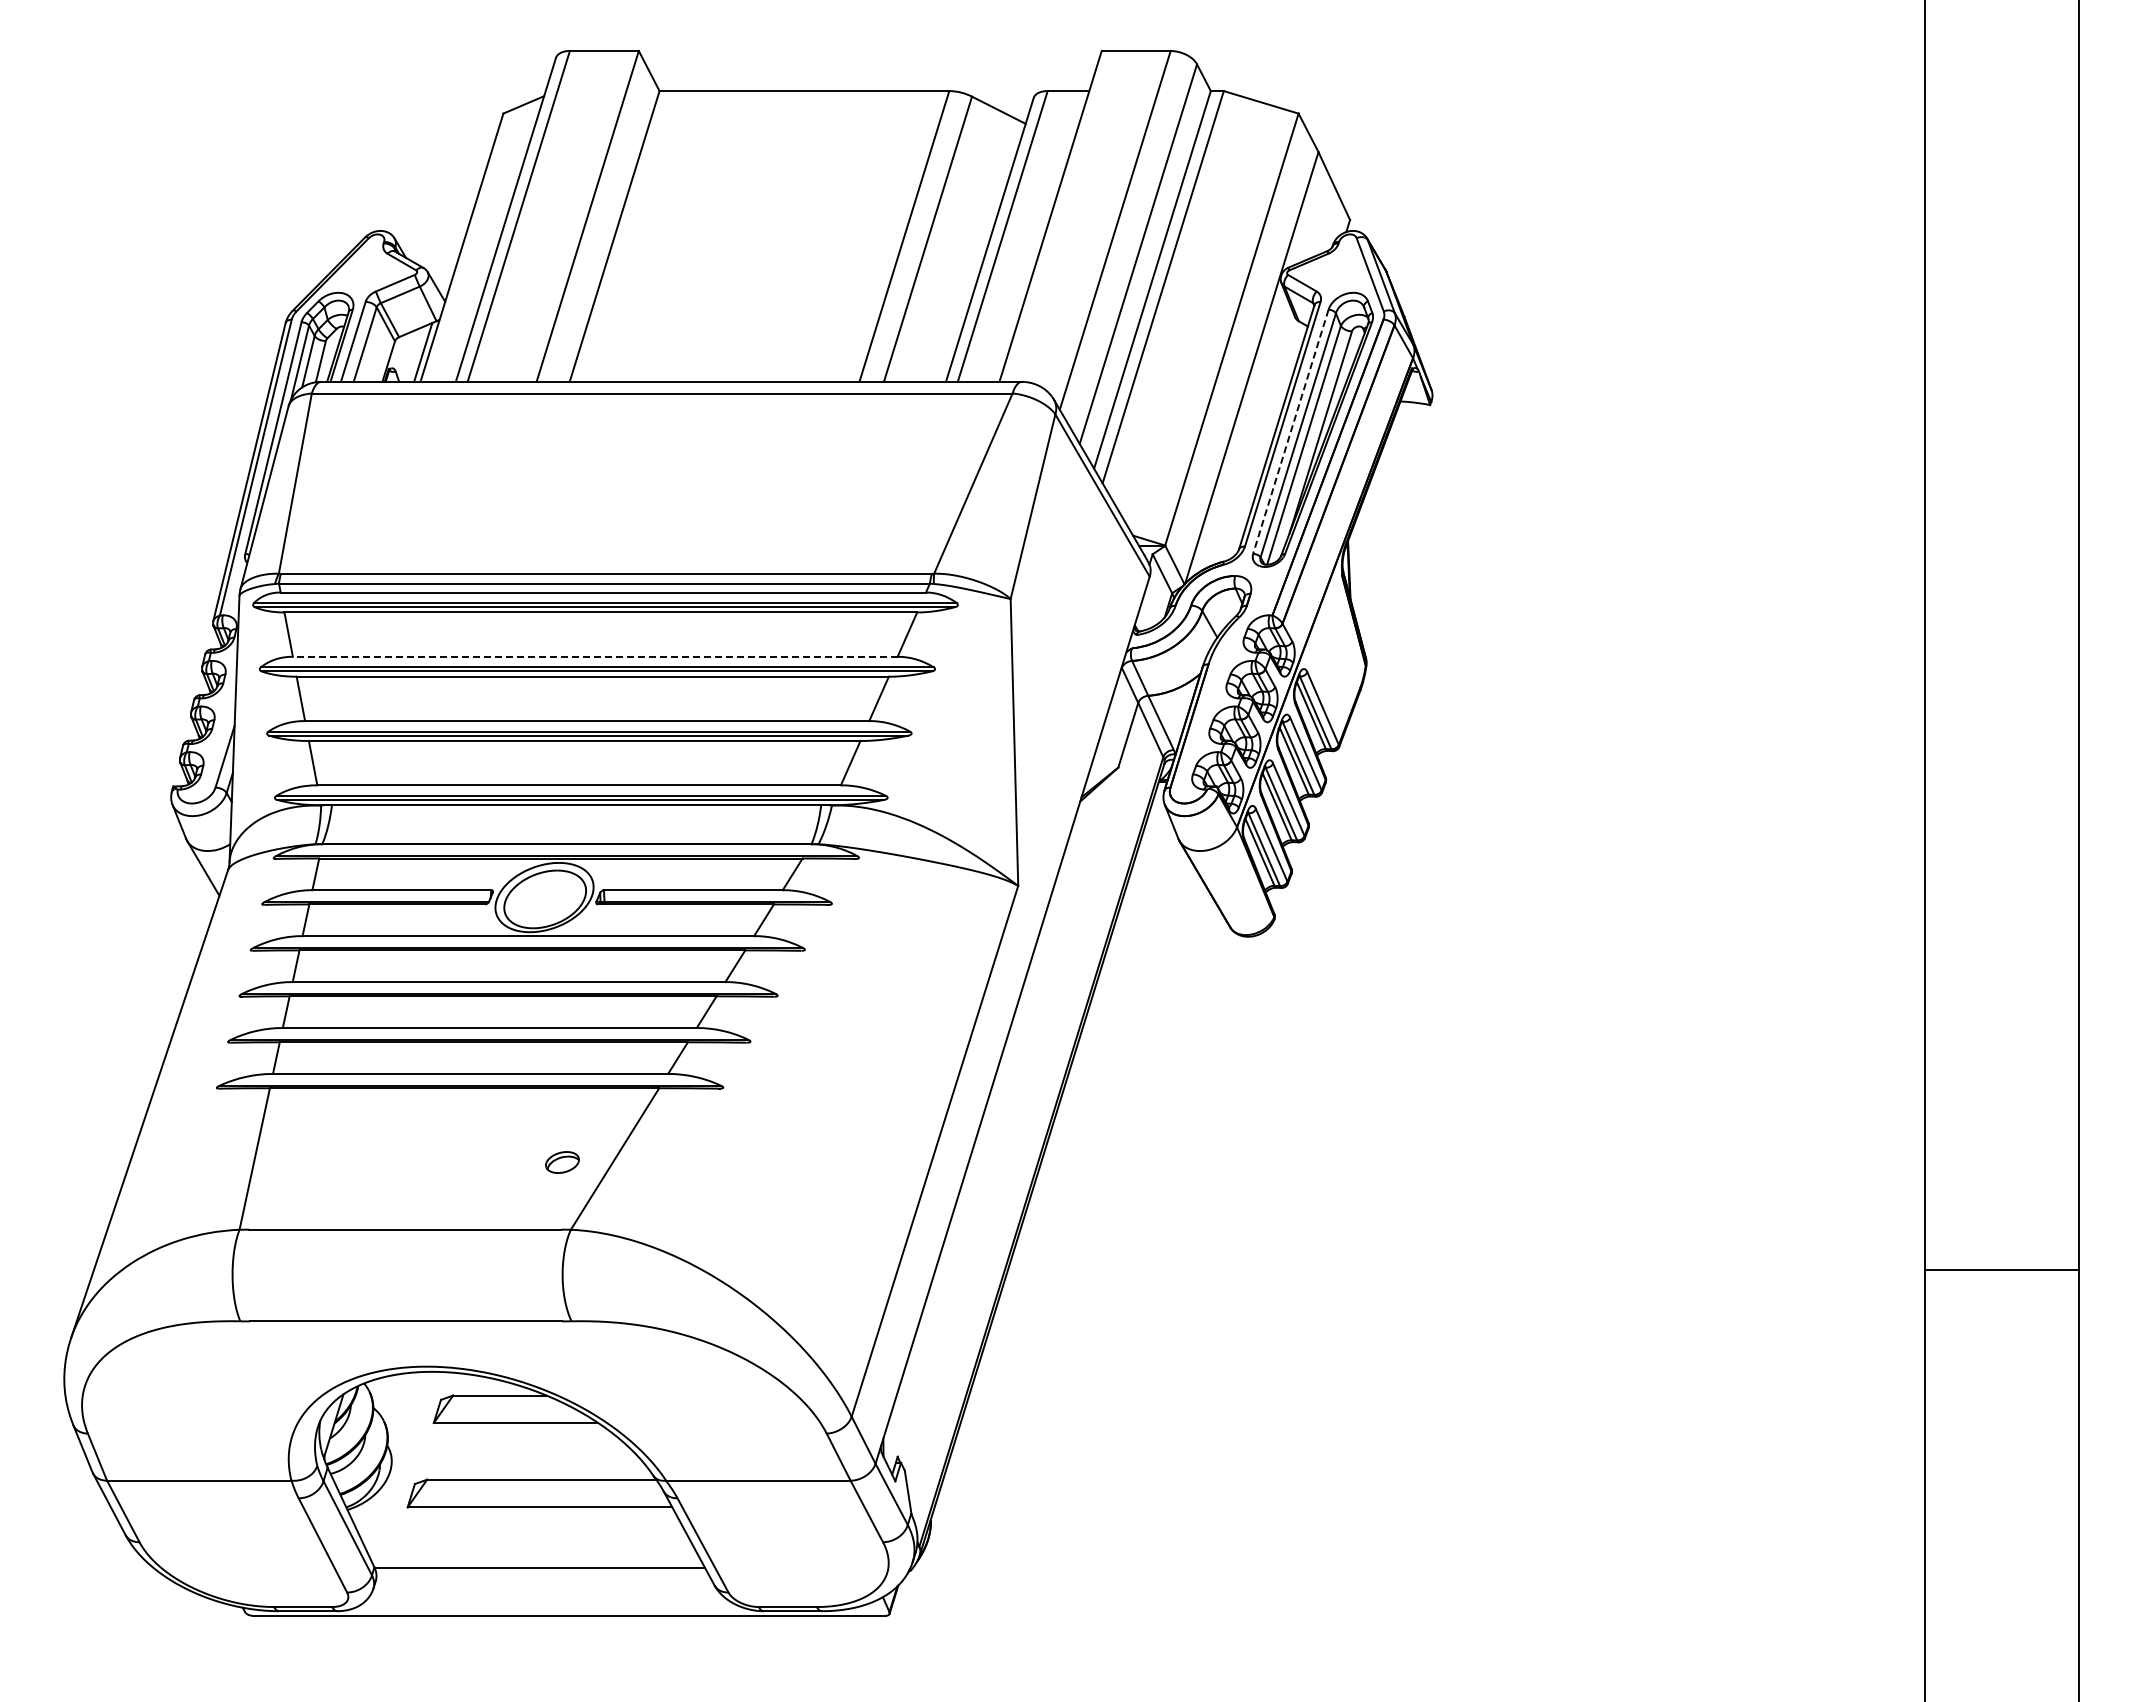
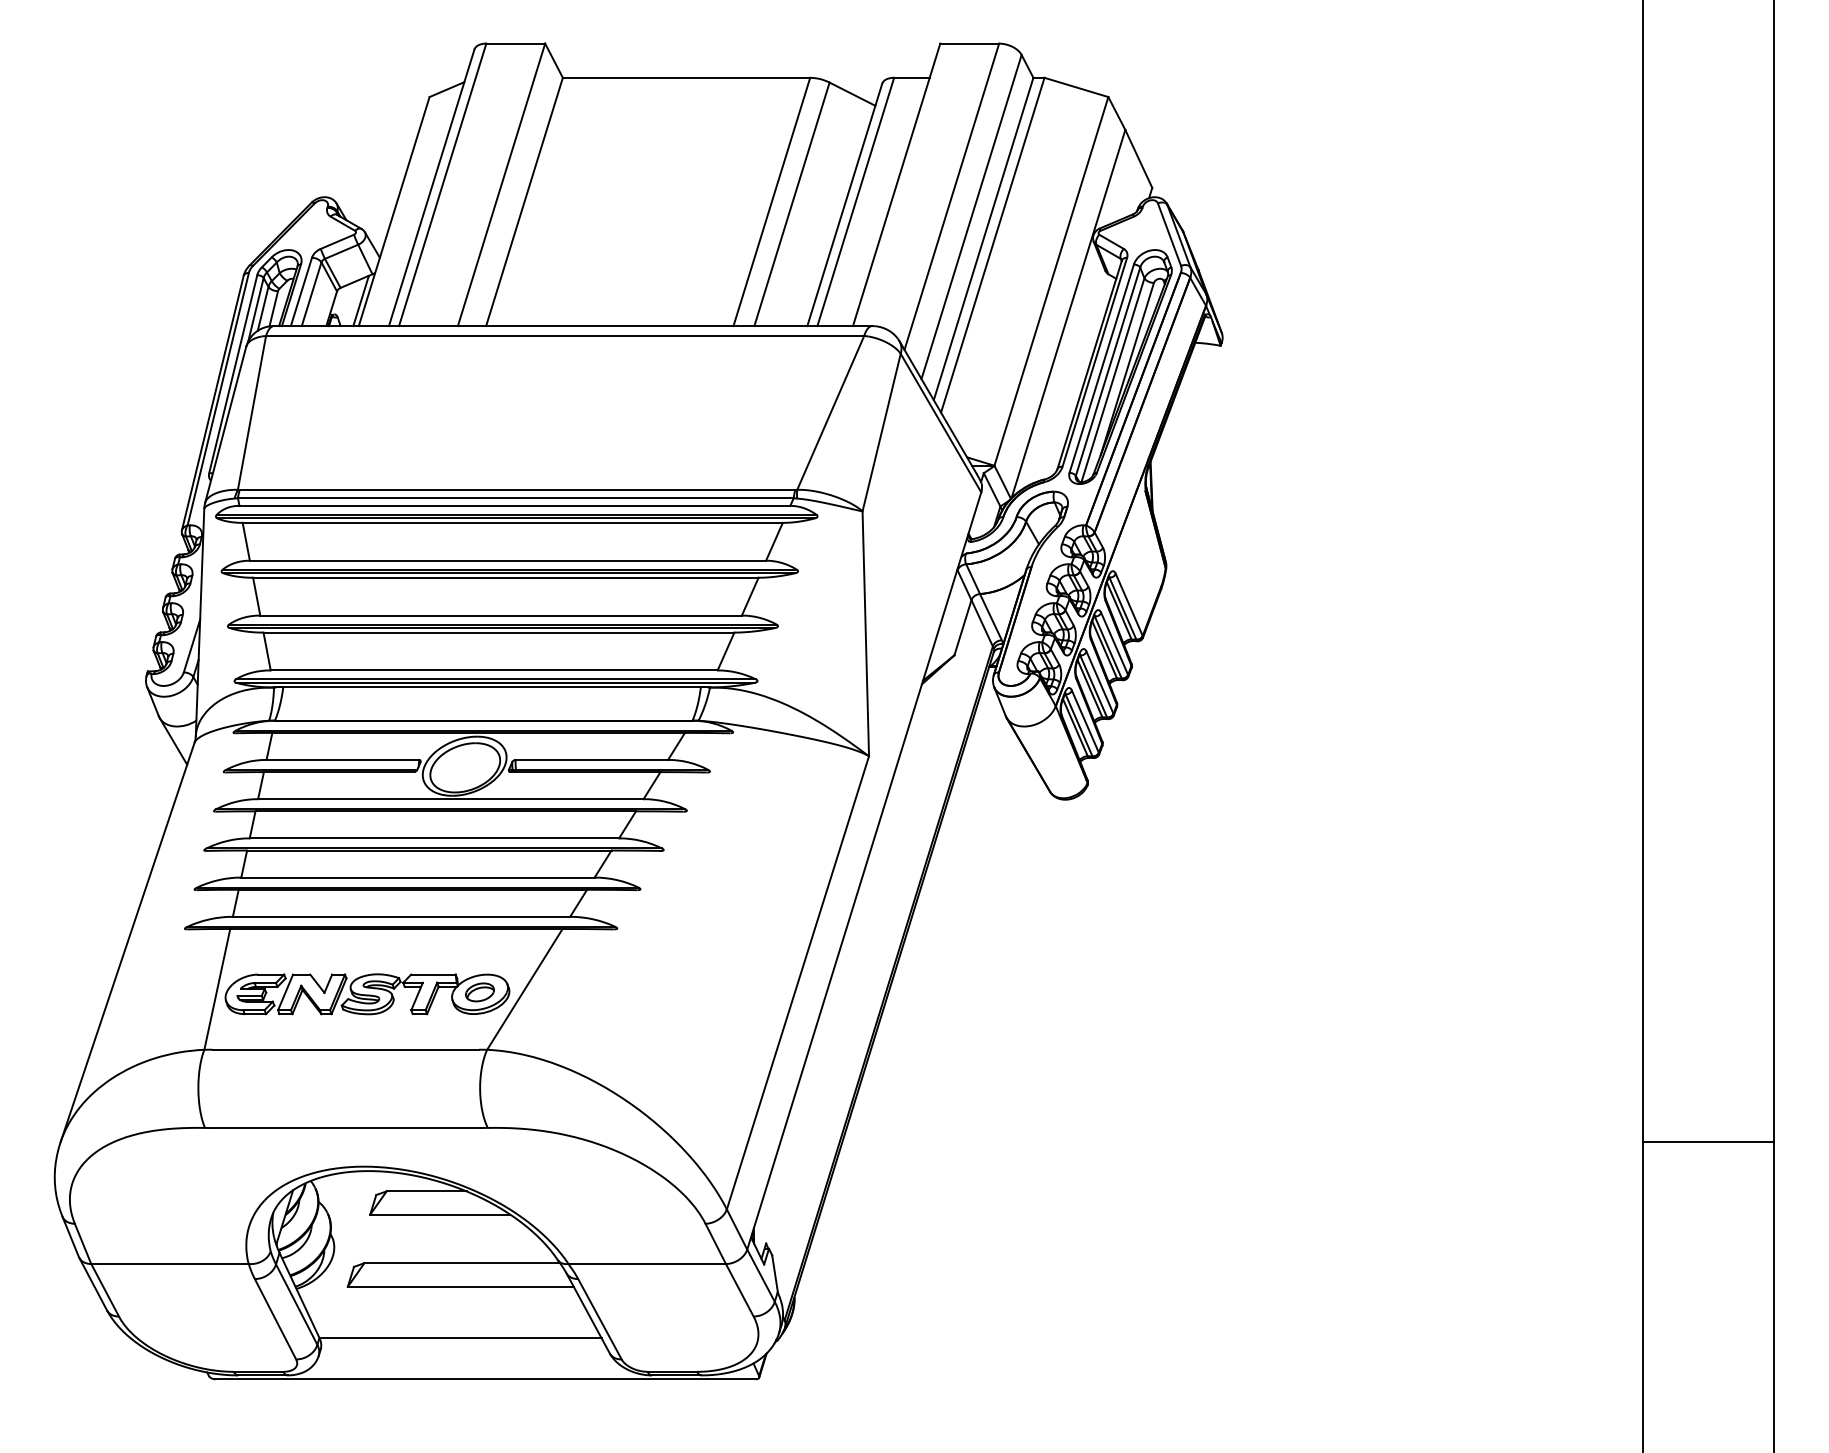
line: (1290, 431) -> (1101, 368), dashed -> solid
line: (594, 656) -> (507, 560), dashed -> solid
part: (430, 1164) -> (367, 994), added
line: (2001, 1270) -> (1708, 1141), moved

